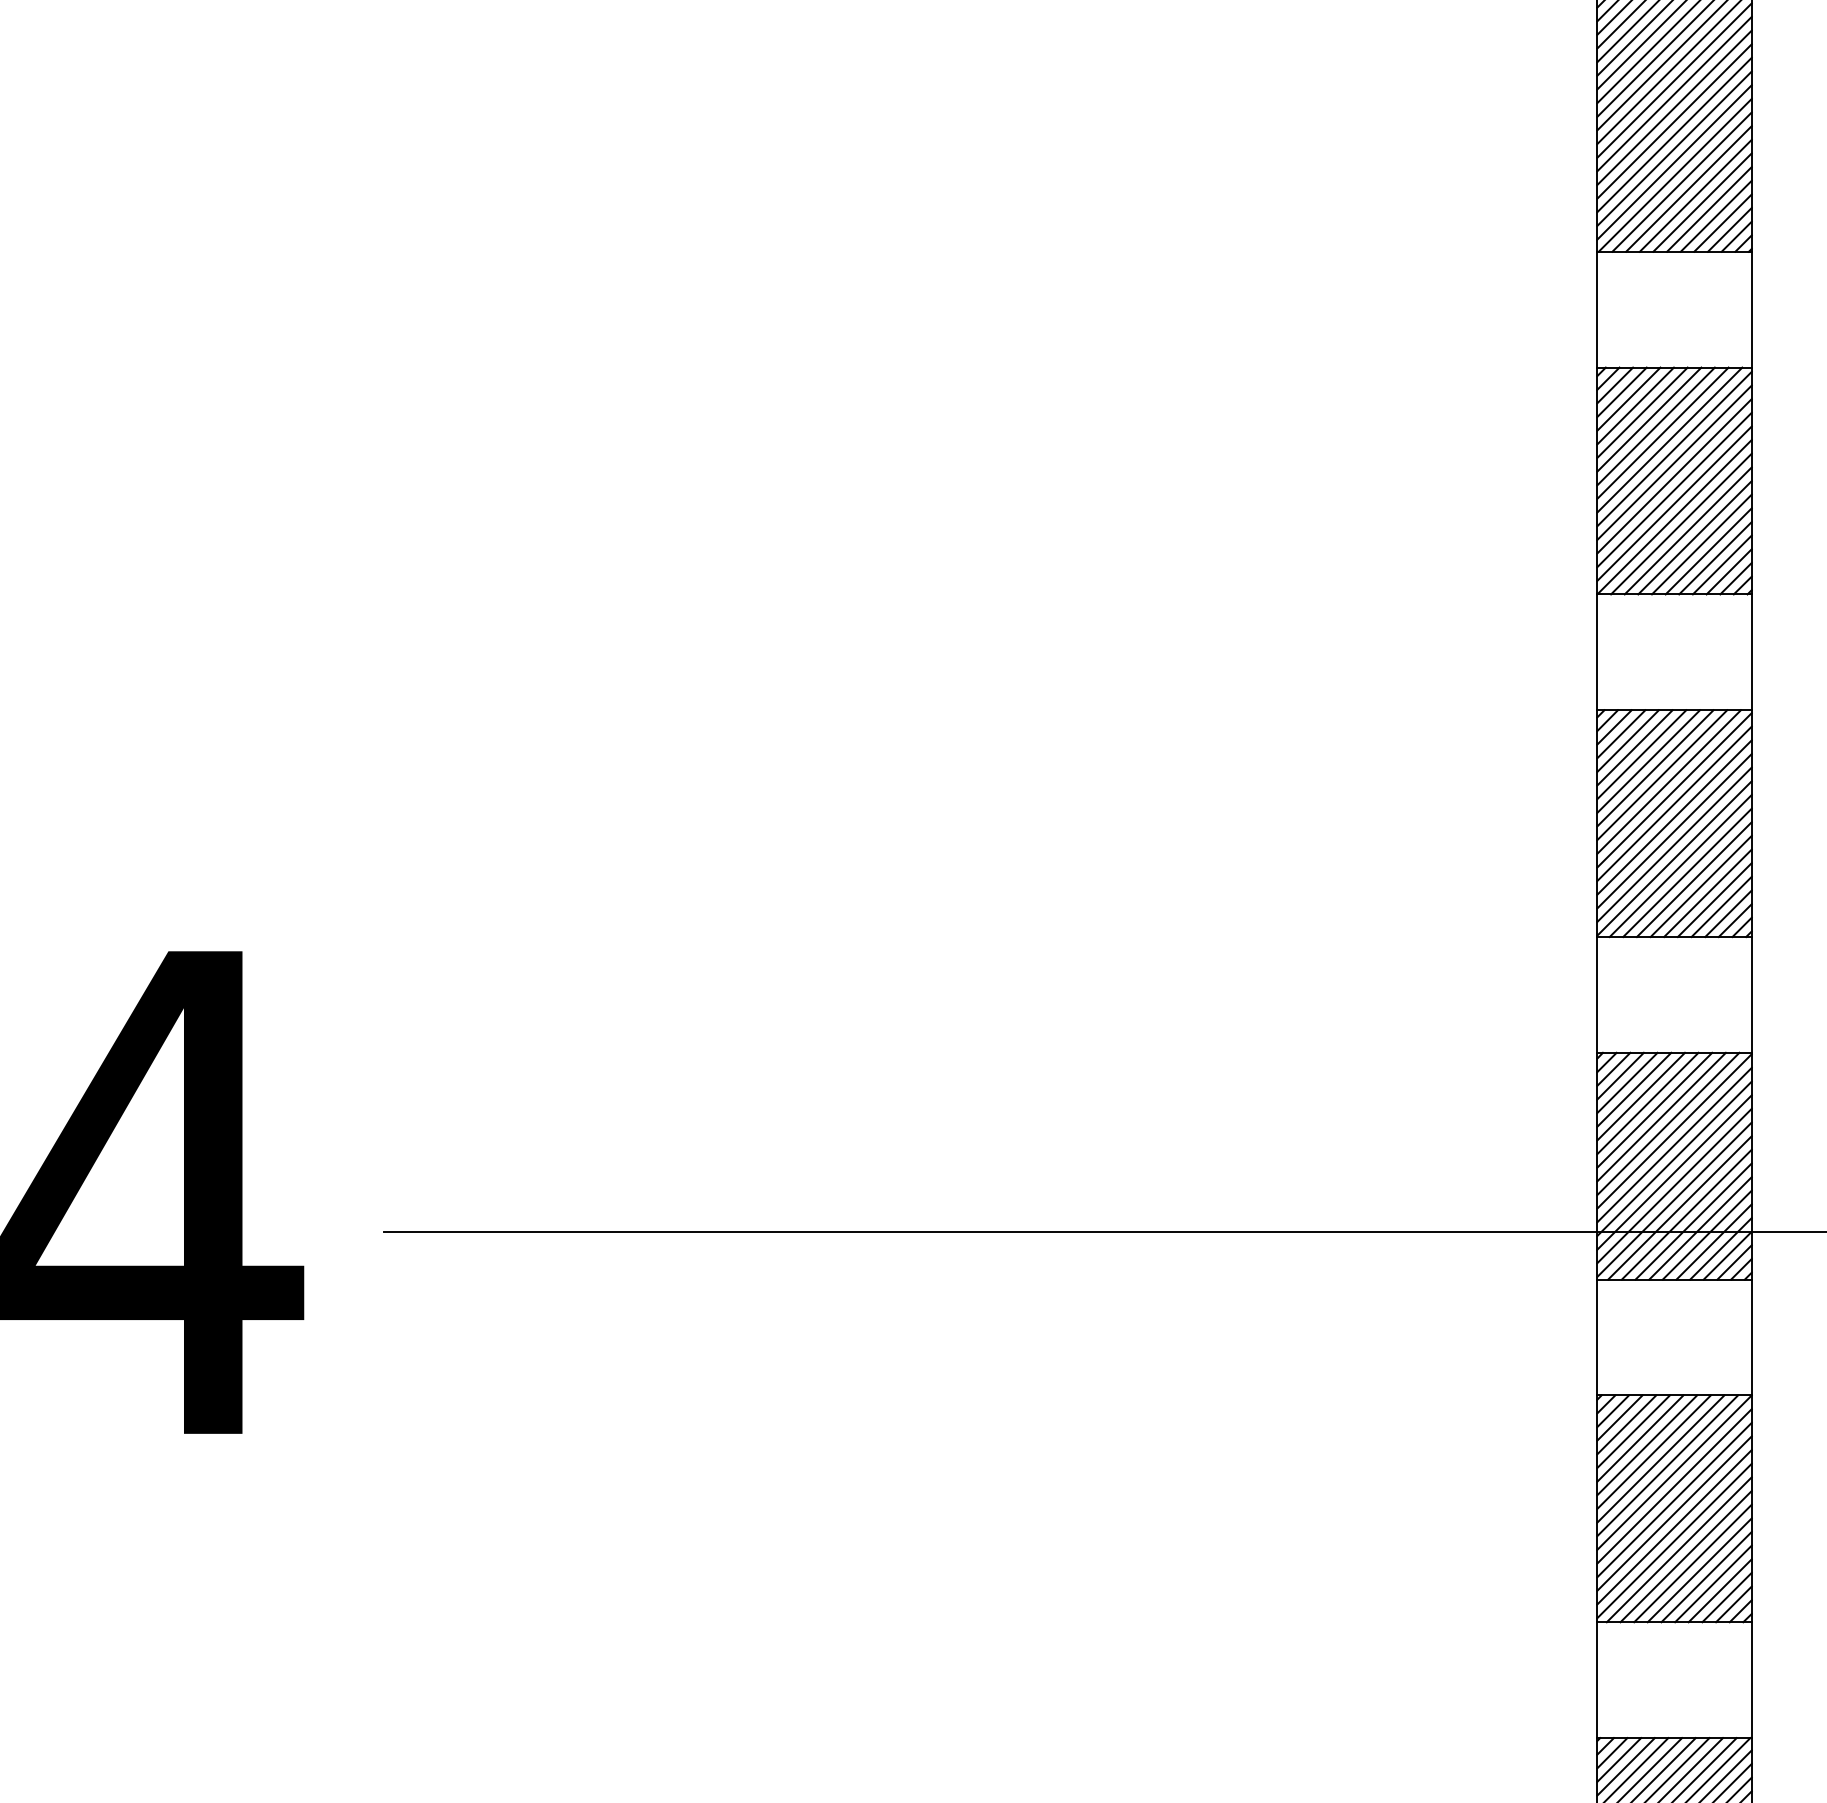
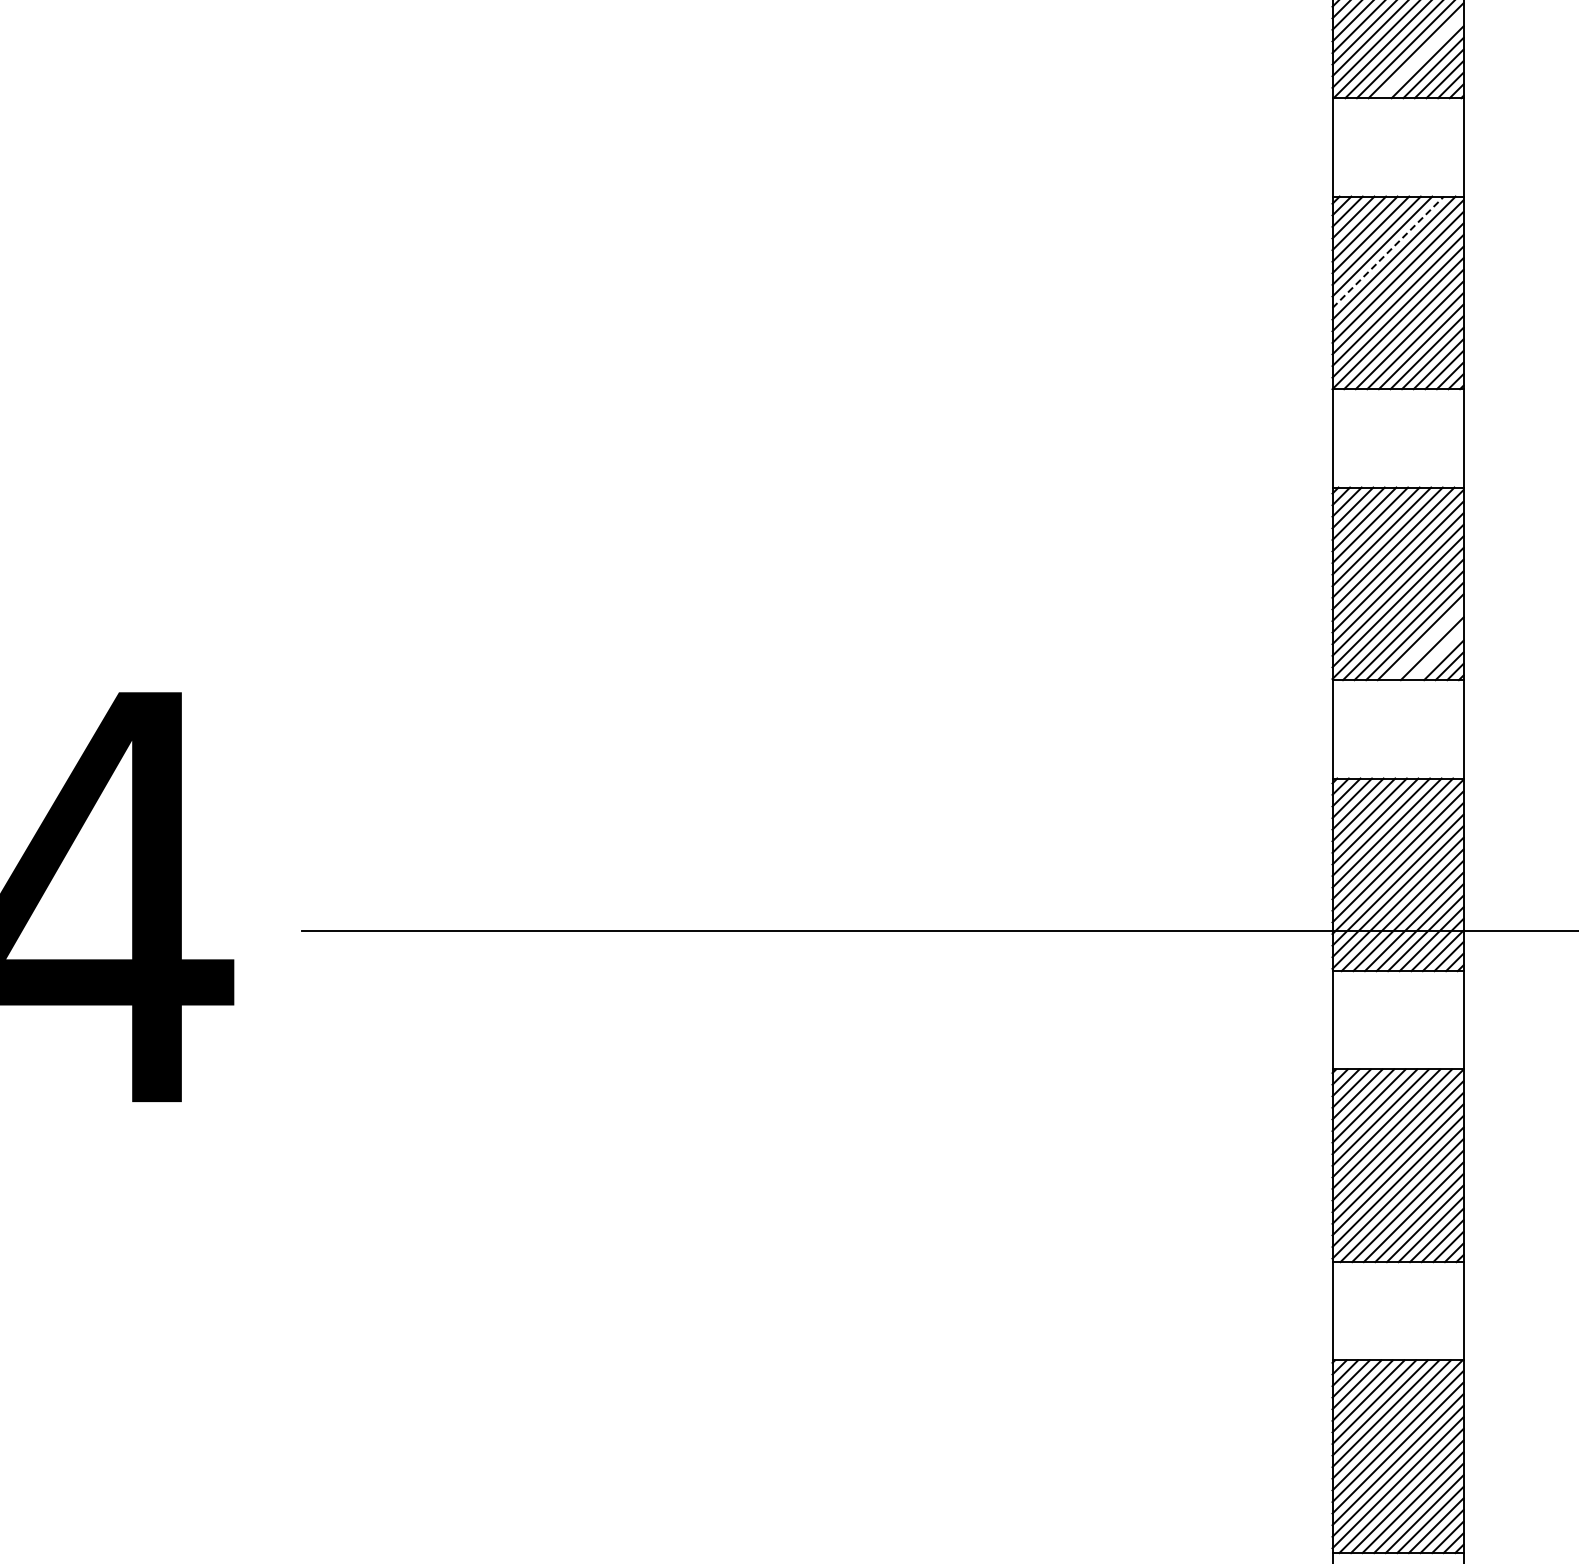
line: (1702, 202) -> (1421, 56), removed
line: (1663, 433) -> (1388, 252), solid -> dashed
line: (1708, 892) -> (1426, 642), removed
line: (1720, 906) -> (1437, 654), removed

